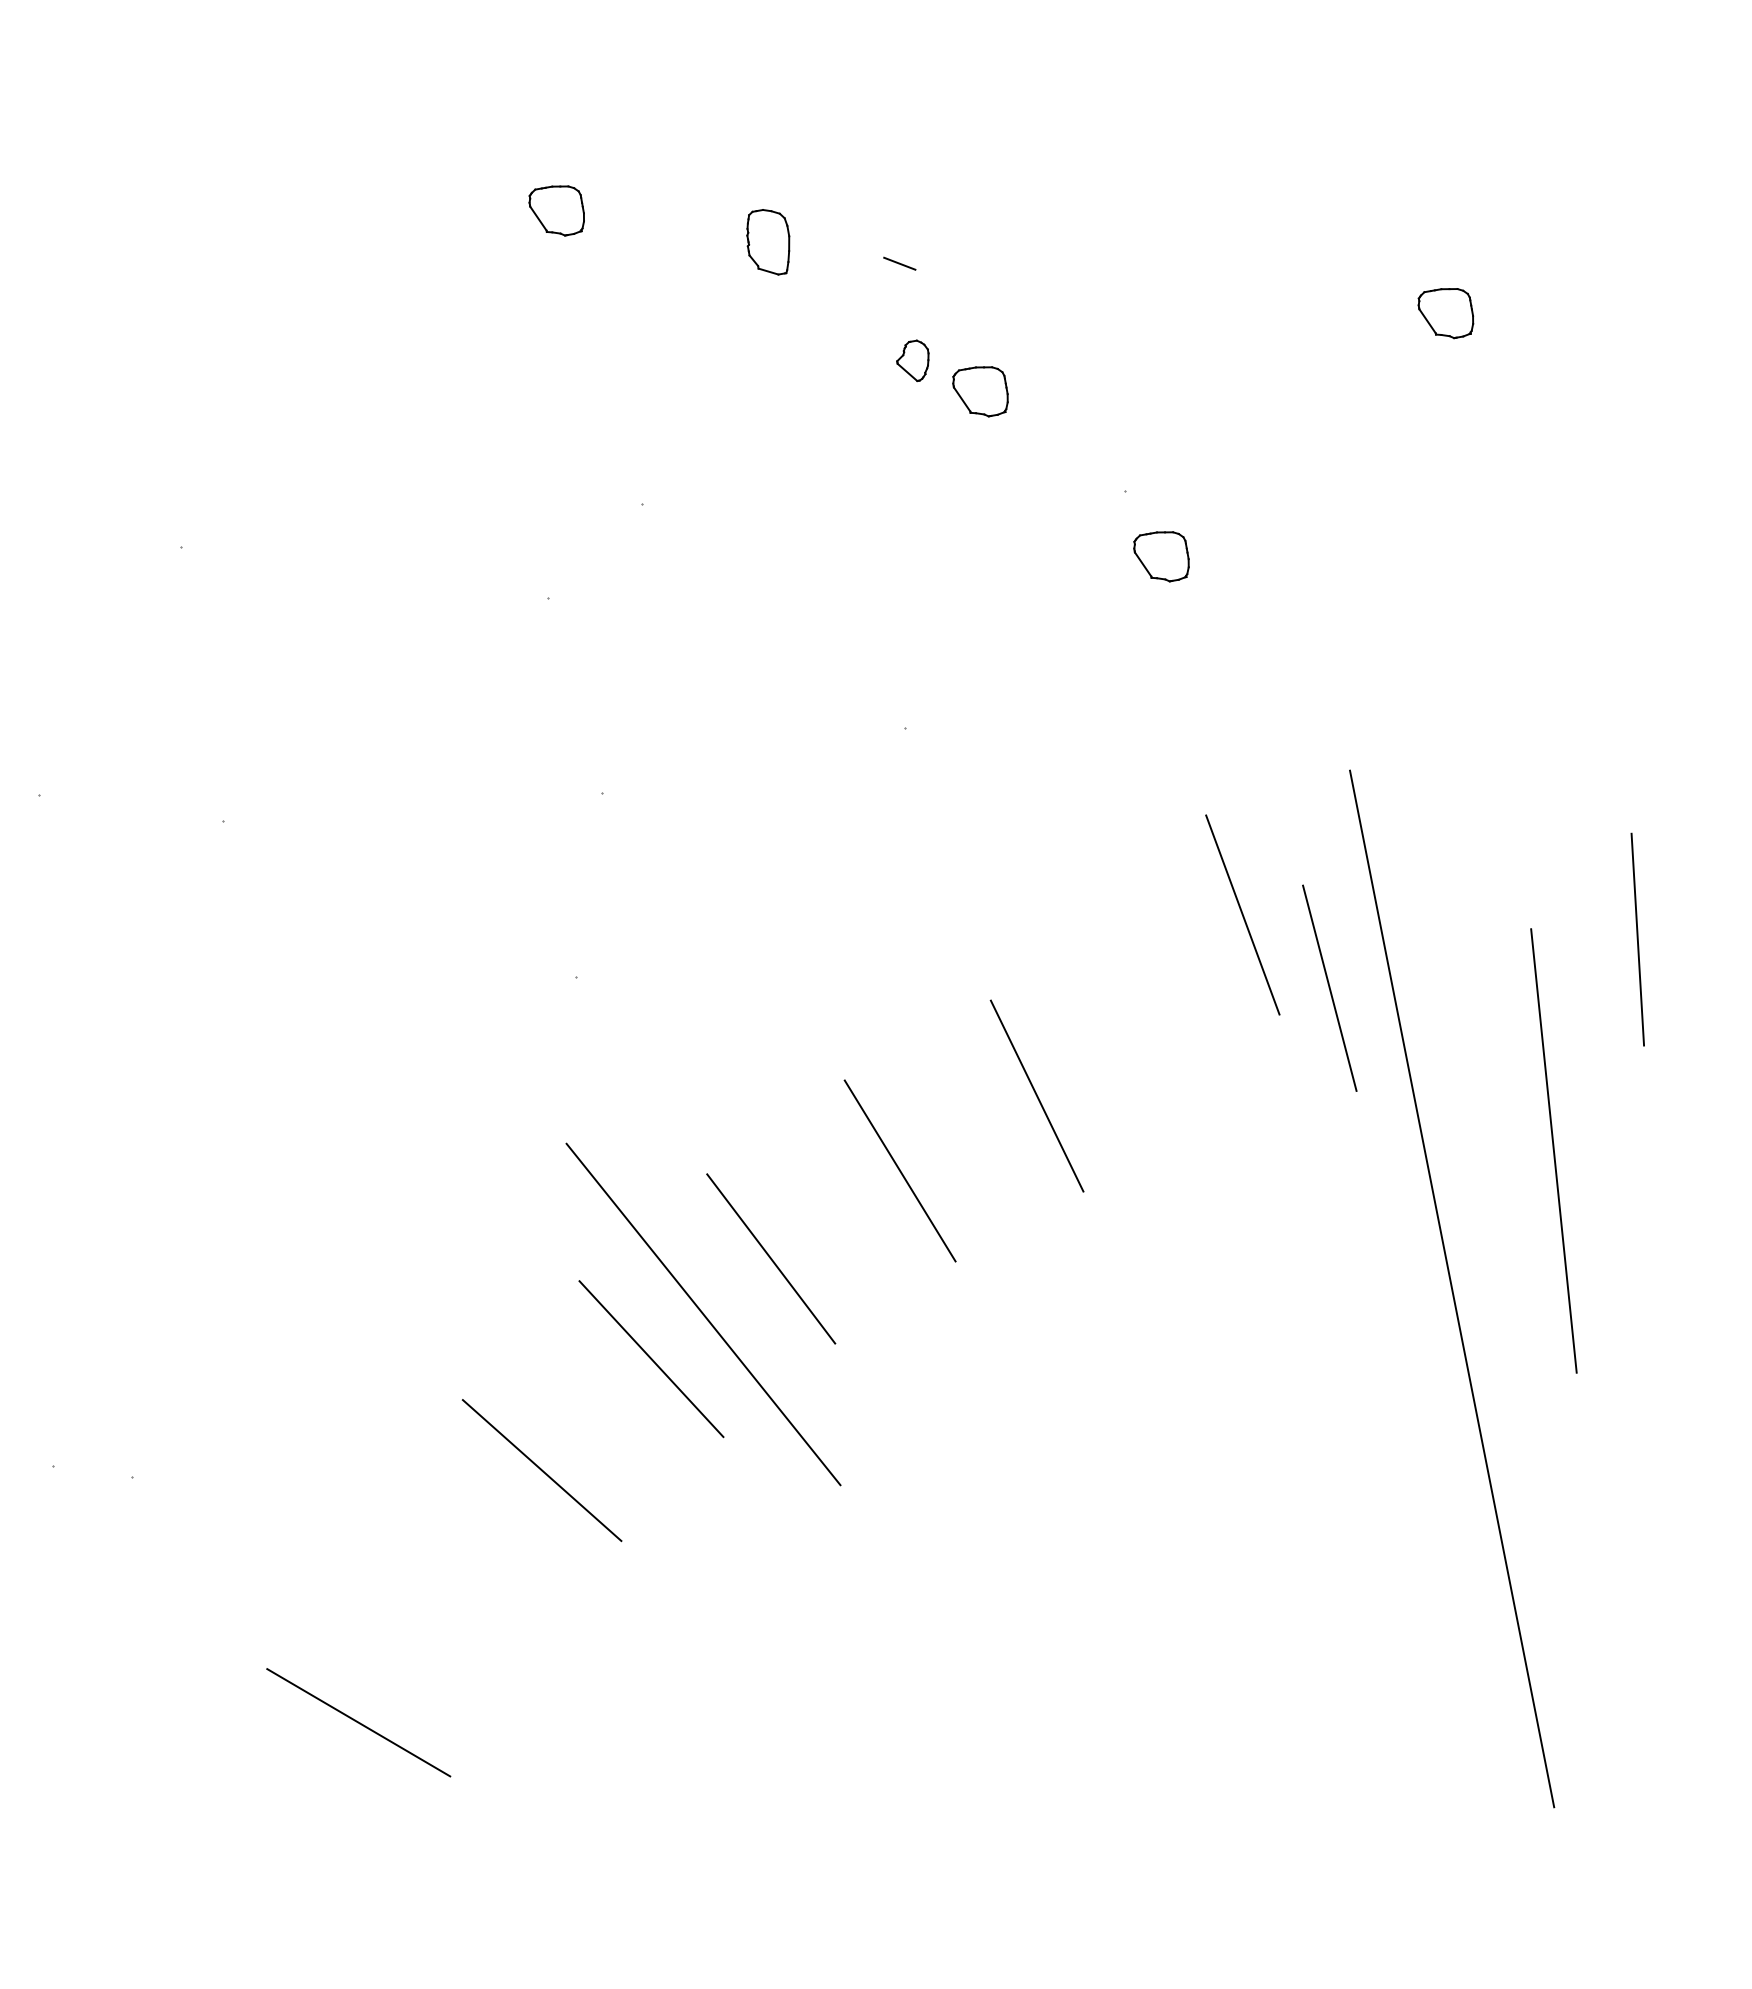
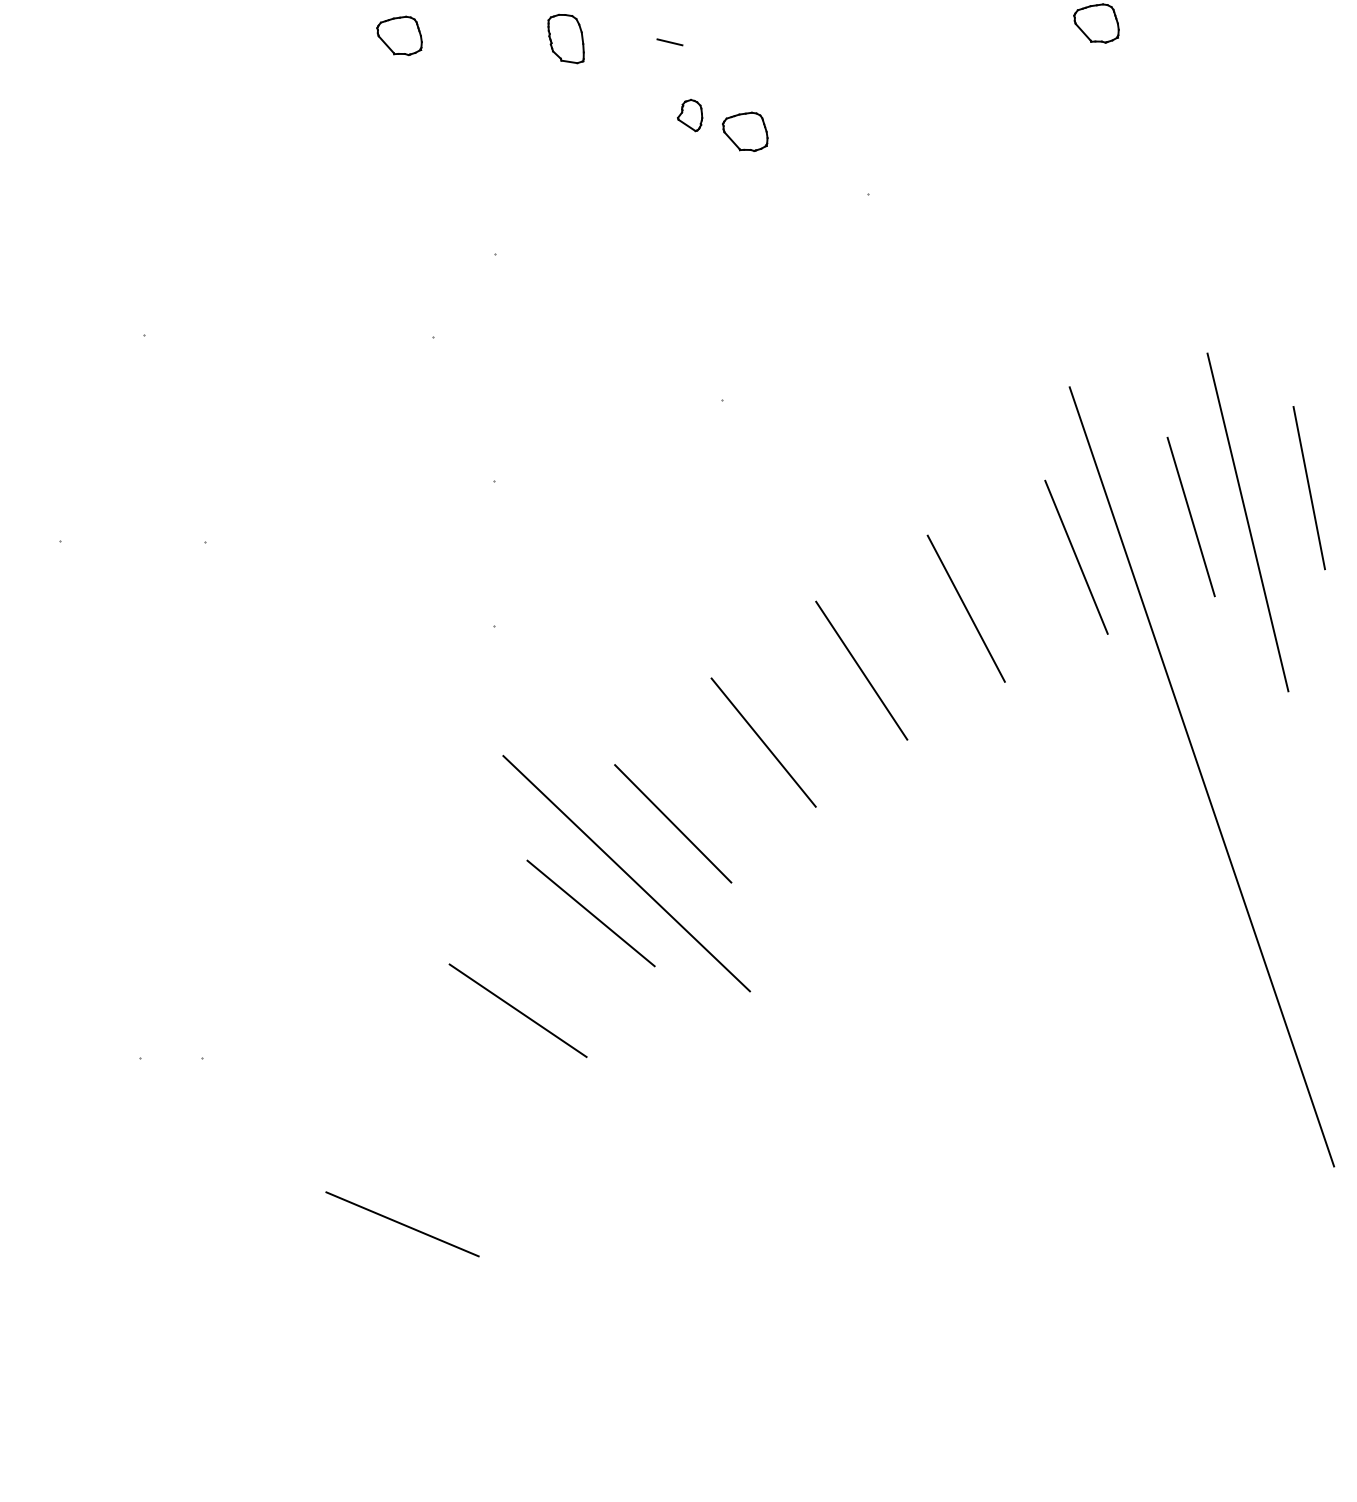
part: (1161, 556) -> (902, 241), removed
line: (1242, 914) -> (966, 608), moved
line: (1482, 956) -> (1191, 517), added
line: (1553, 1150) -> (1247, 522), moved

